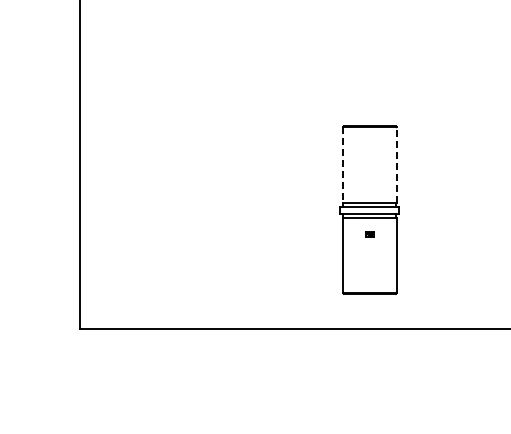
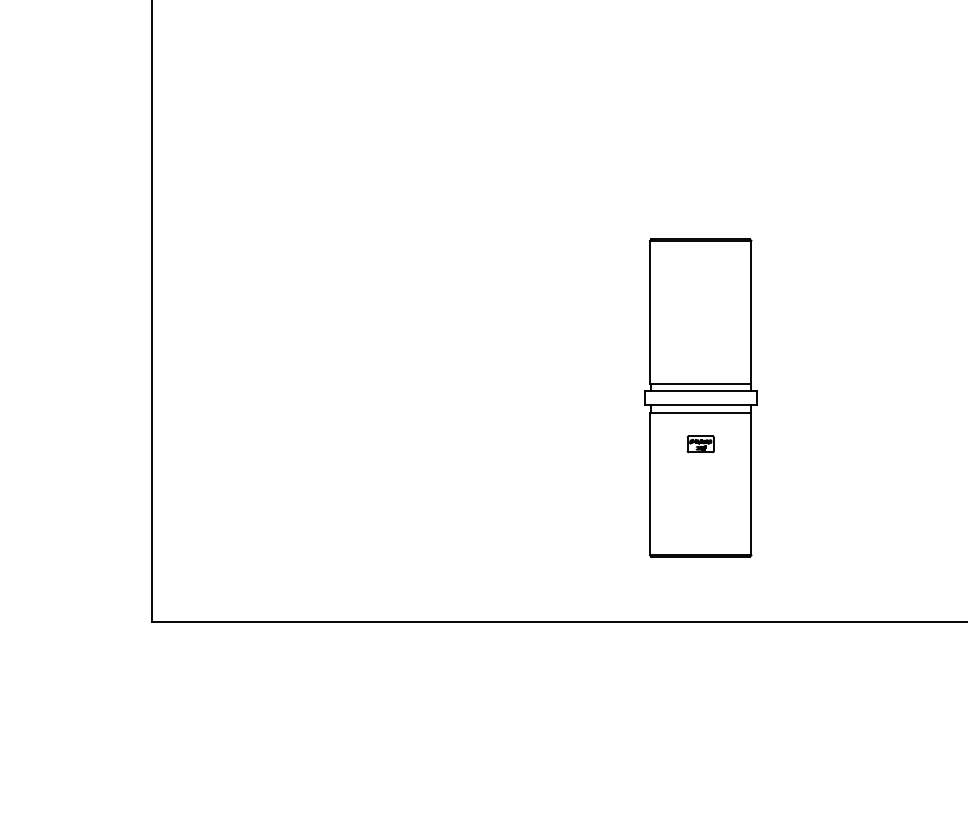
line: (343, 164) -> (650, 311), dashed -> solid
line: (396, 164) -> (751, 311), dashed -> solid
part: (369, 234) -> (699, 444), size x1.67

